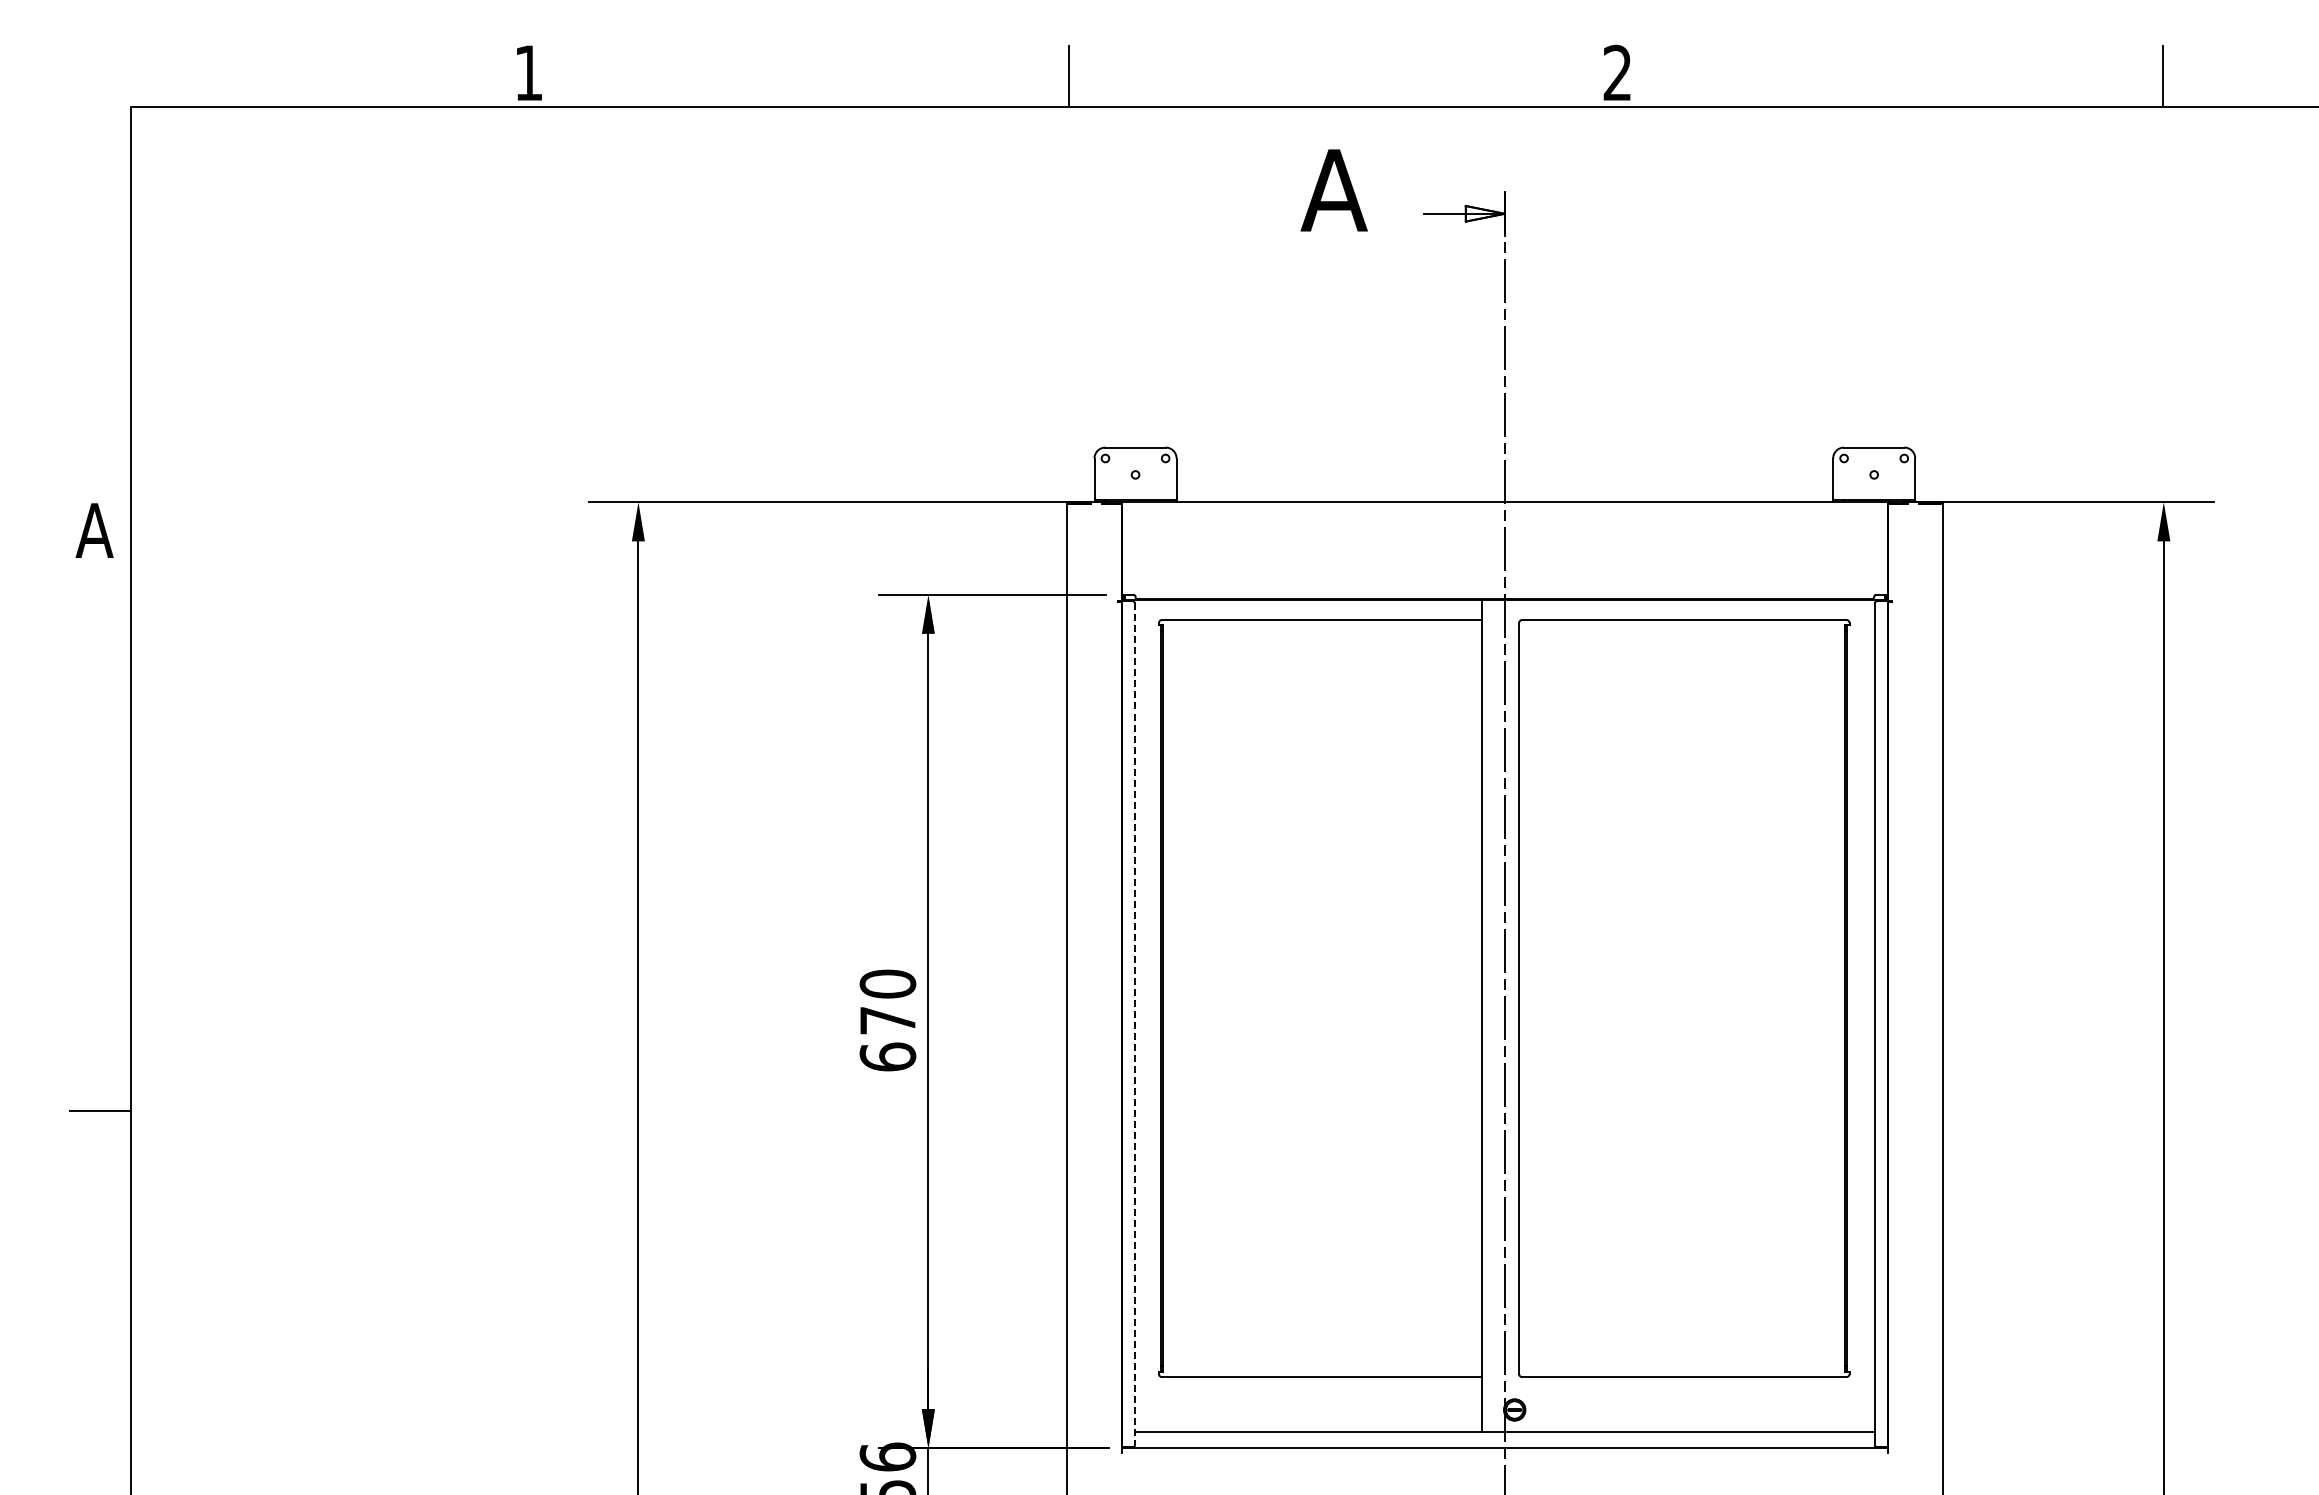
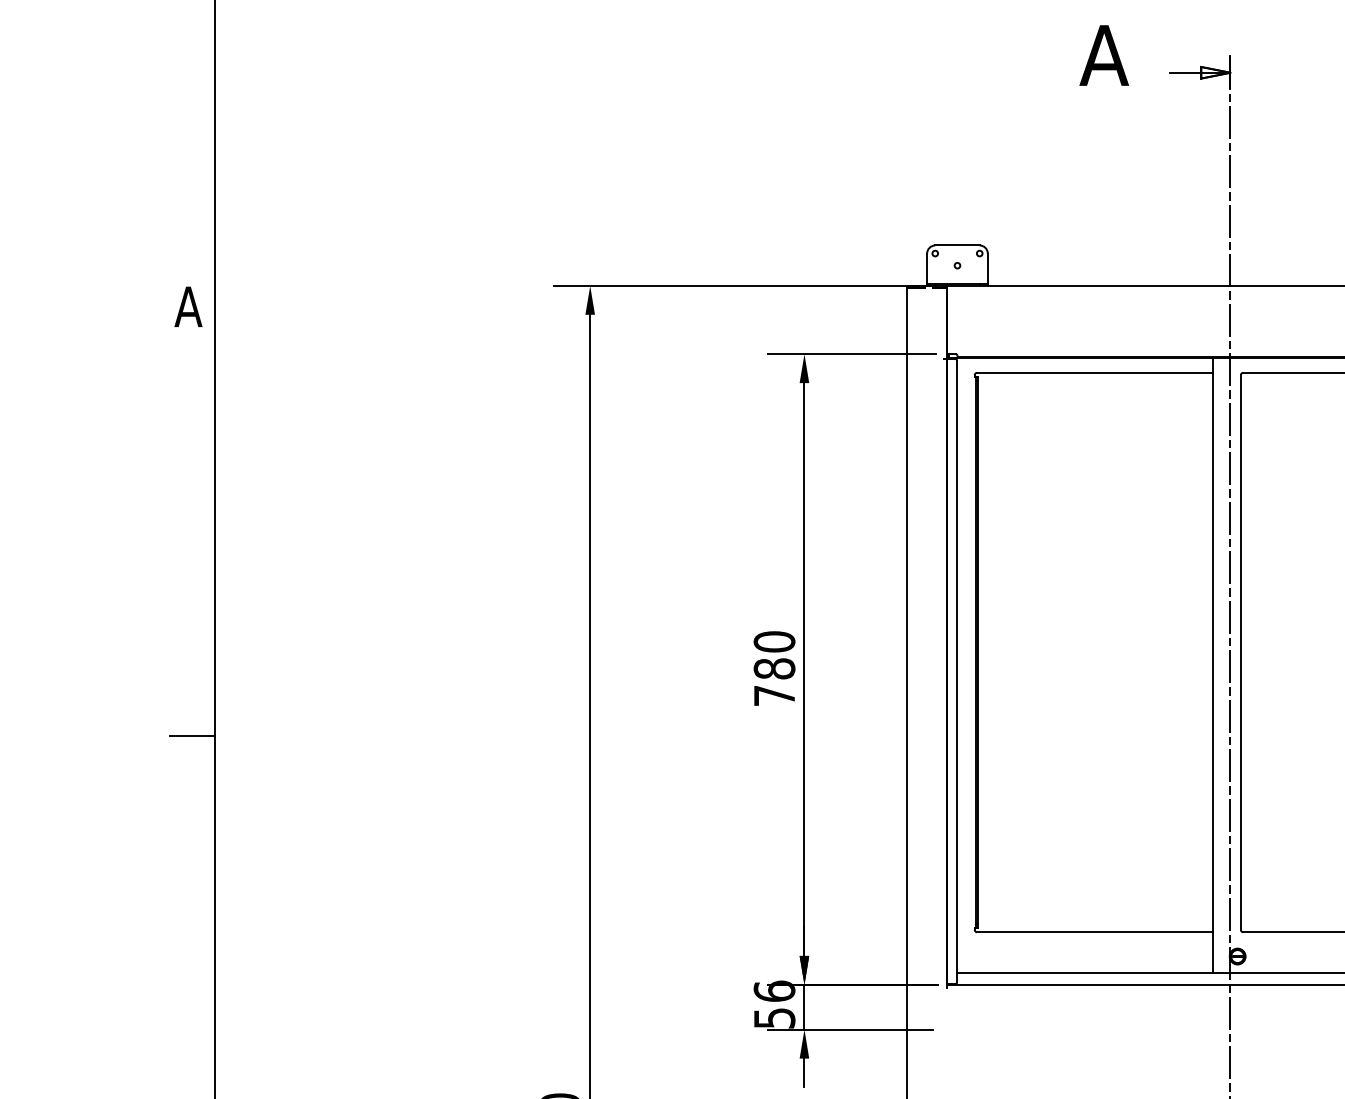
line: (1135, 1024) -> (957, 671), dashed -> solid
text: (887, 1038) -> (774, 682), 670 -> 780

